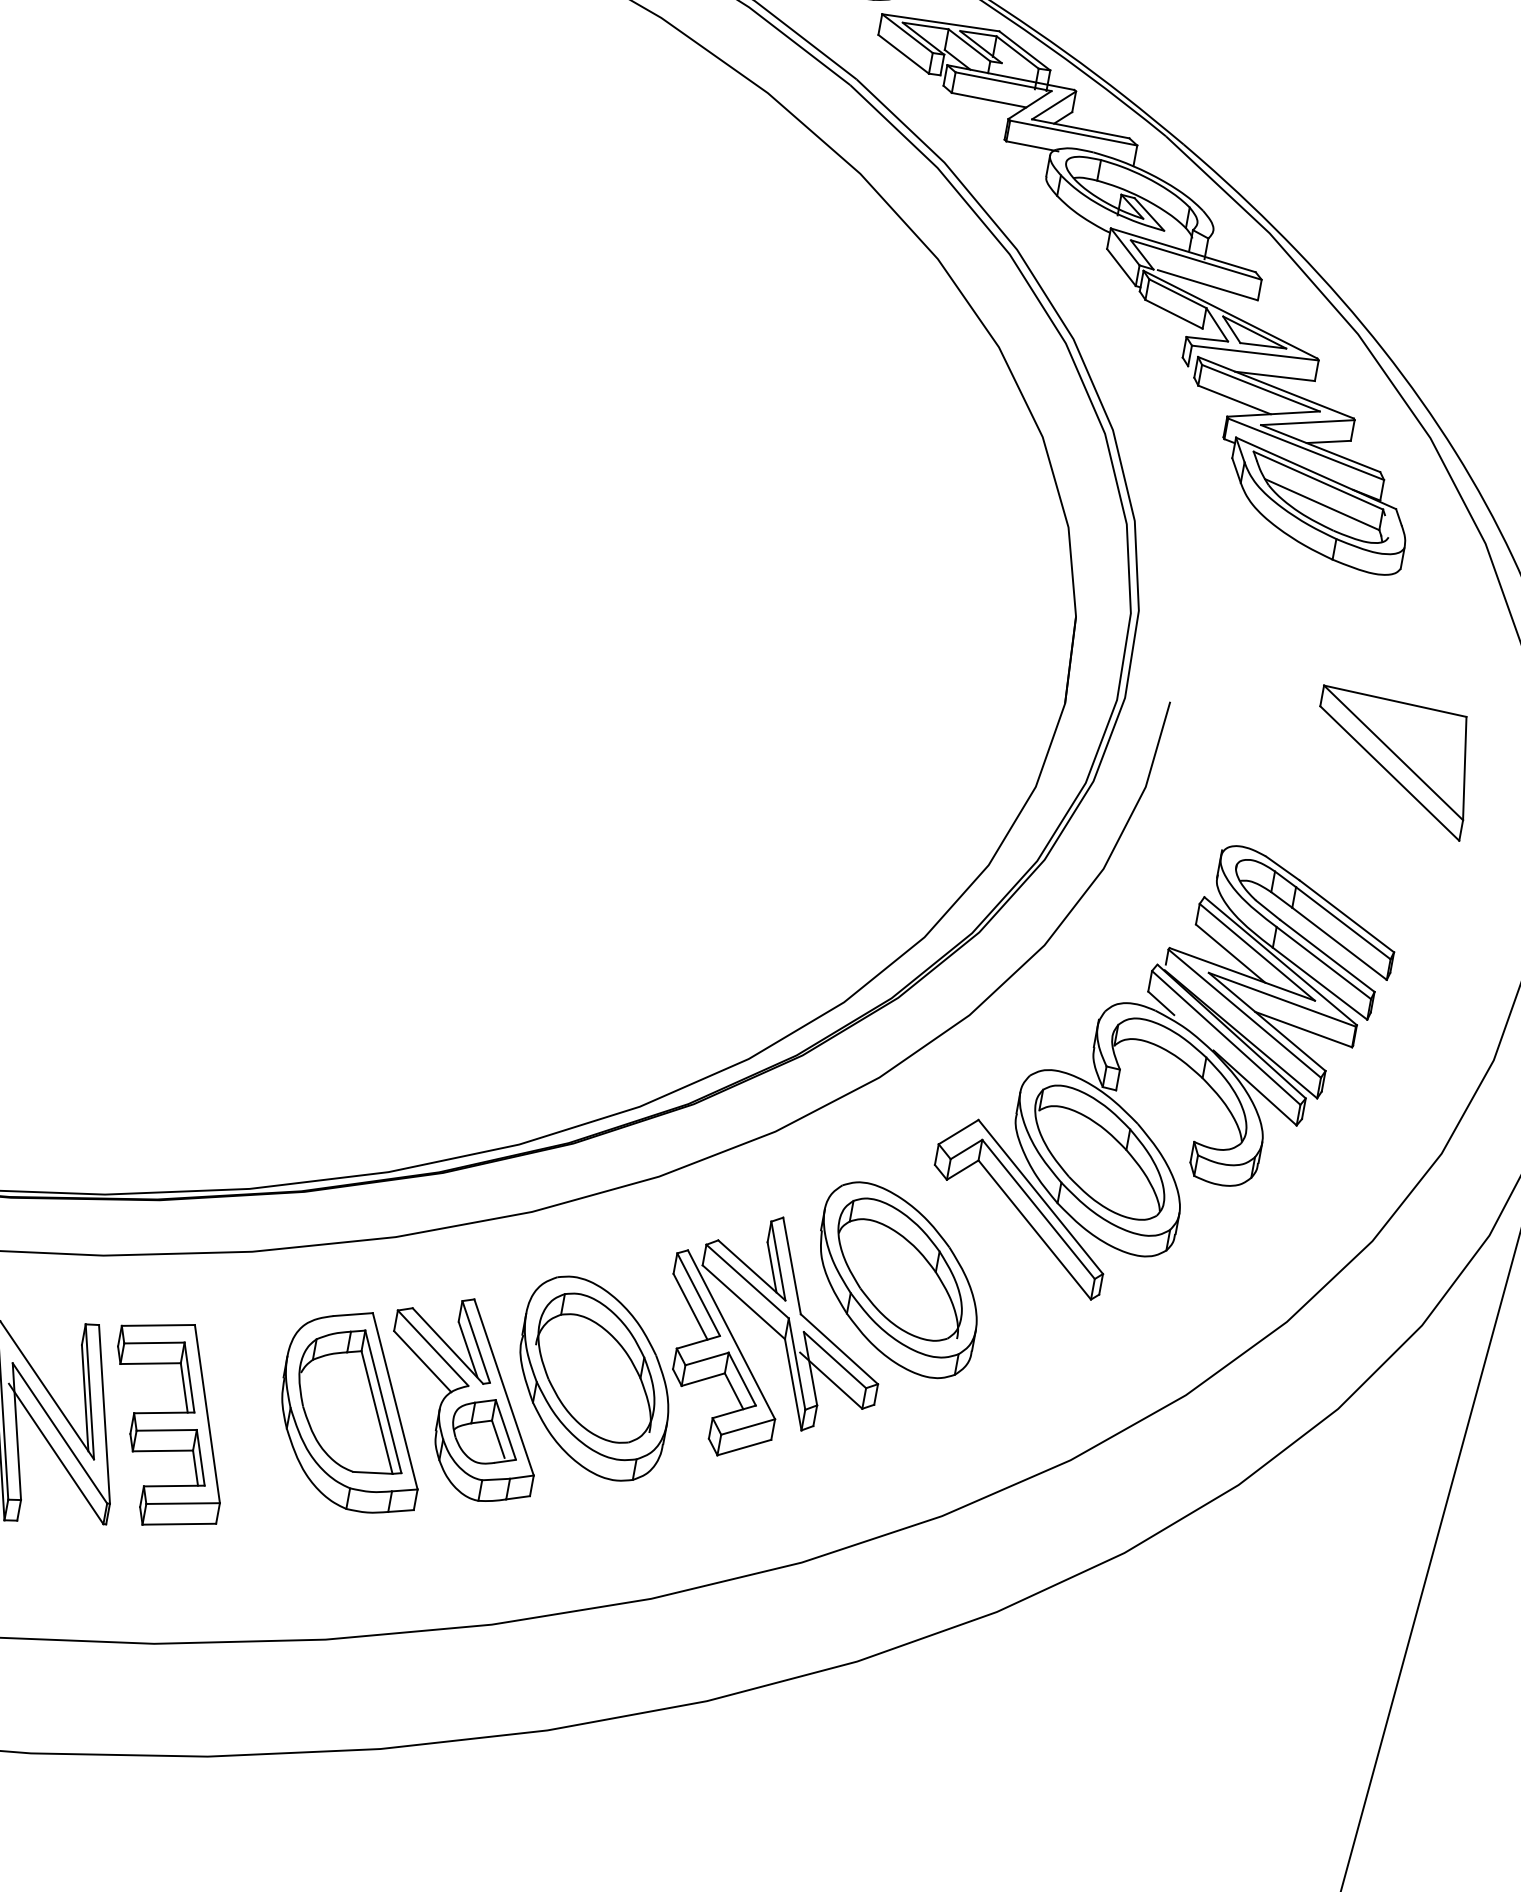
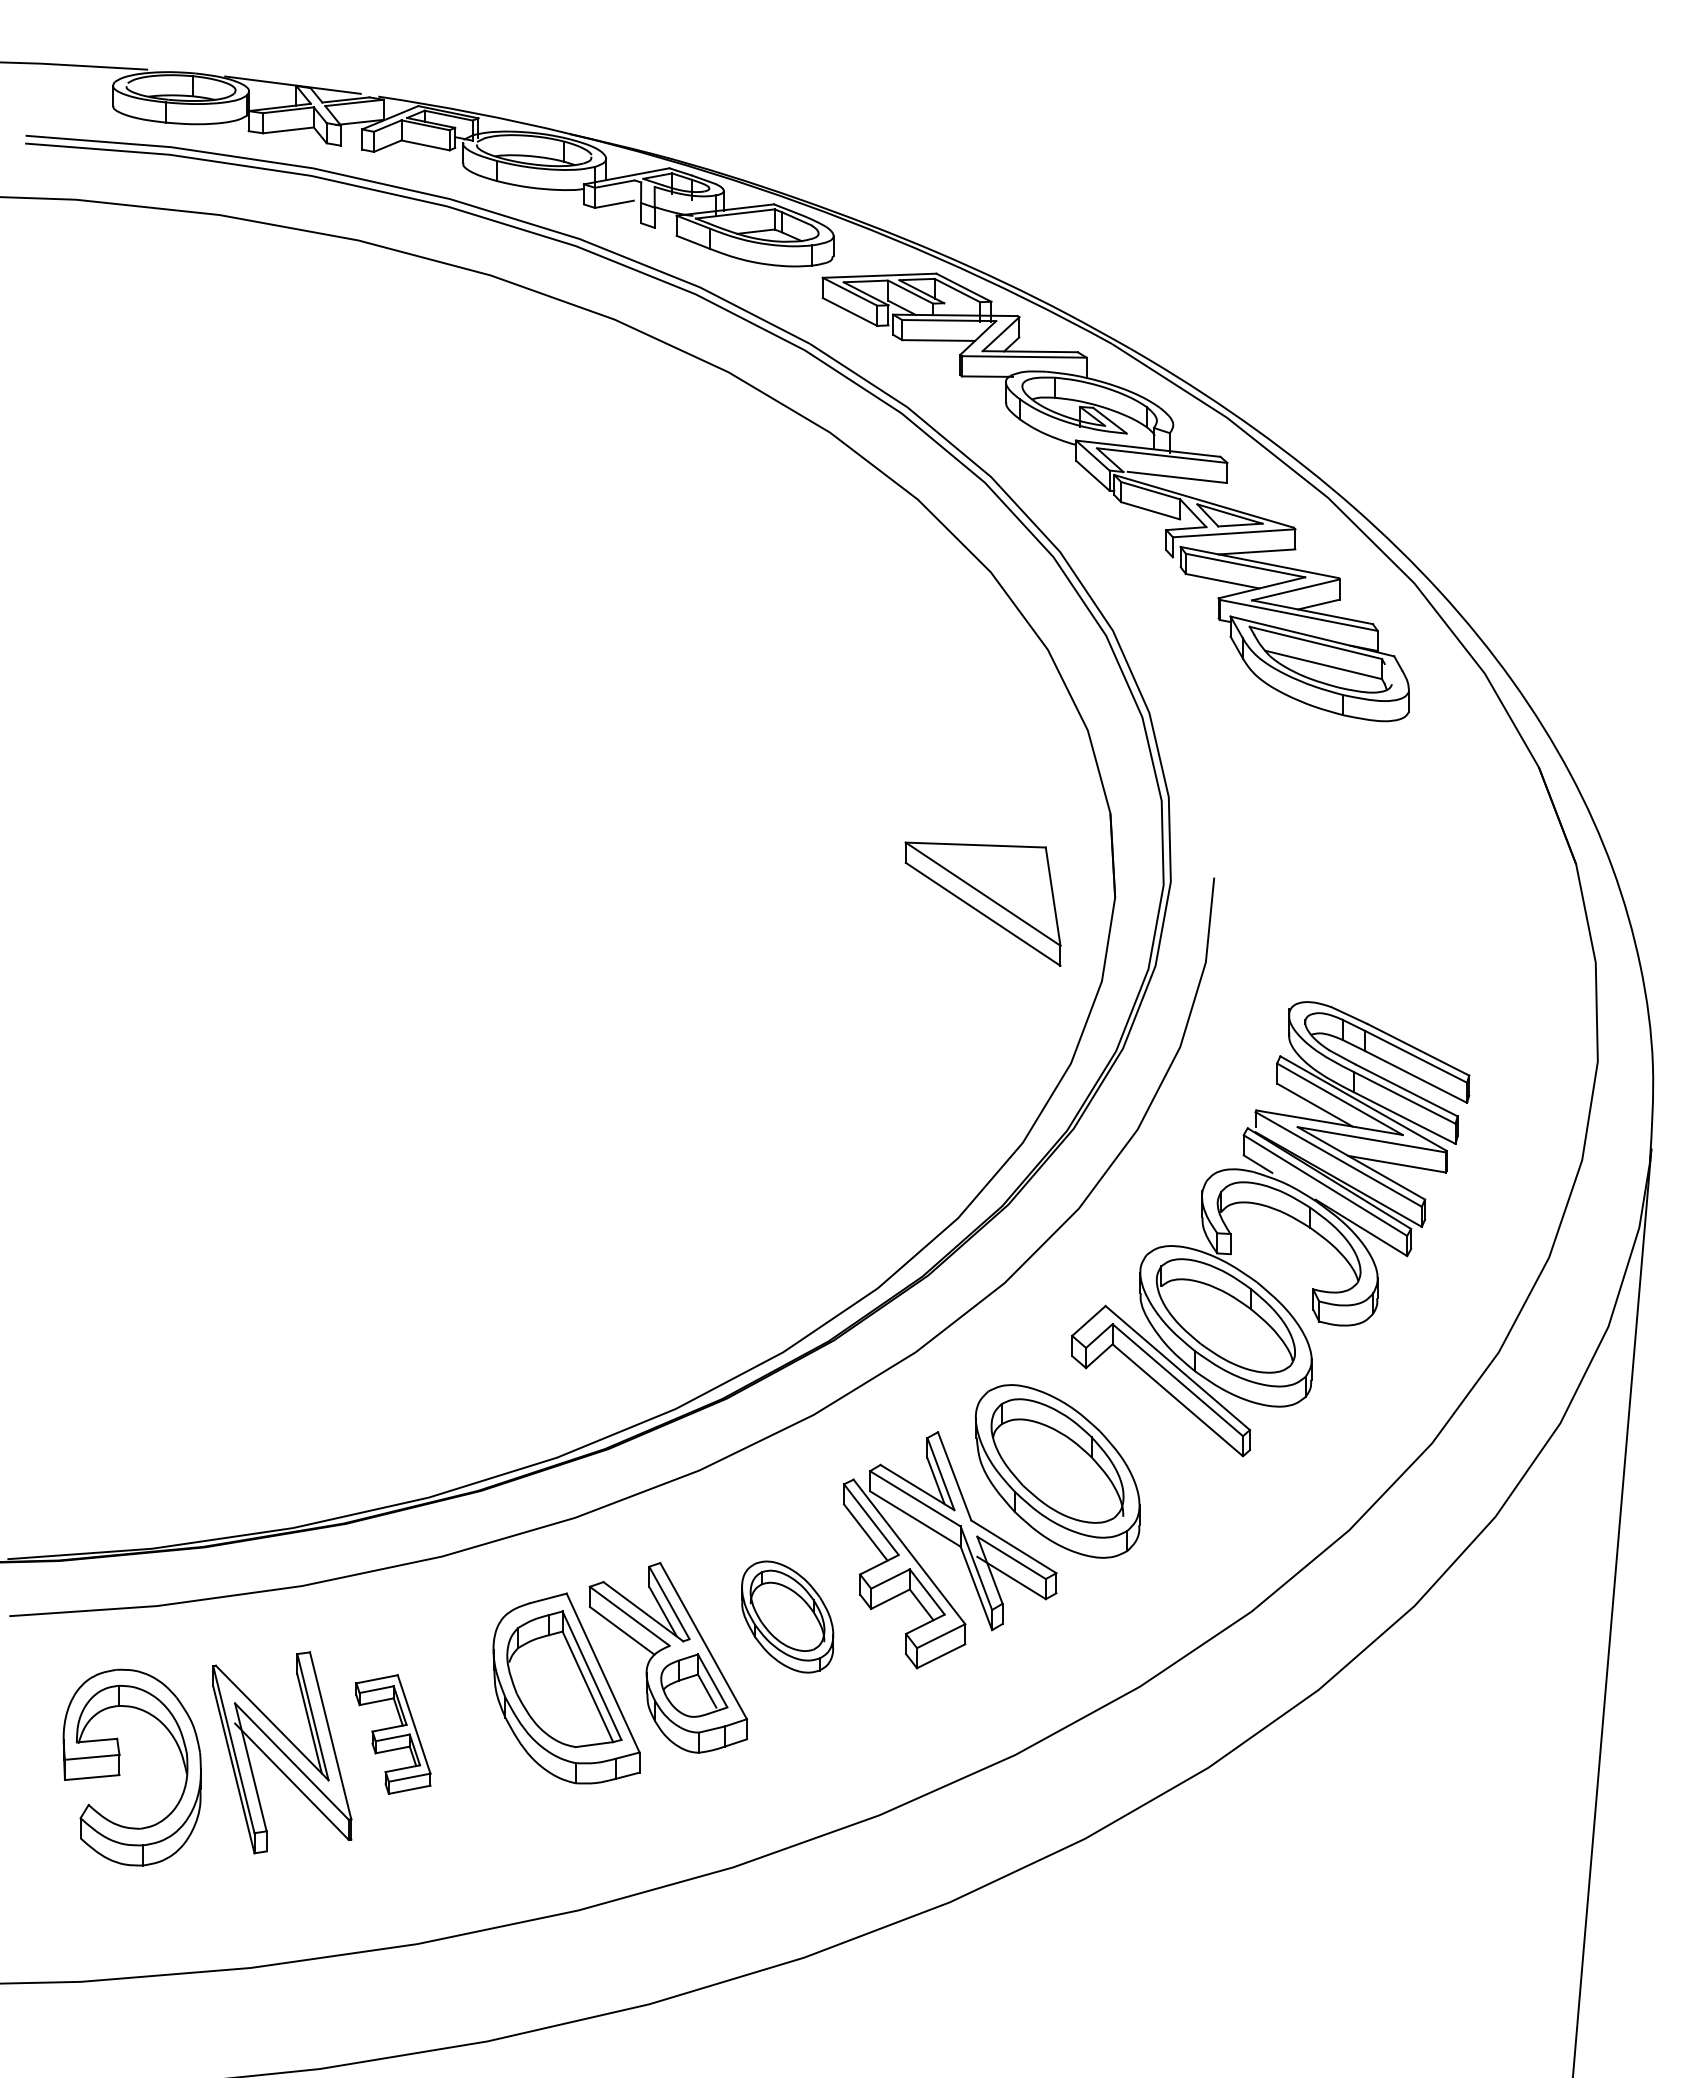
part: (1391, 762) -> (982, 903), moved
part: (594, 1378) -> (787, 1616), size x0.6
part: (169, 1424) -> (393, 1734), size x0.6

